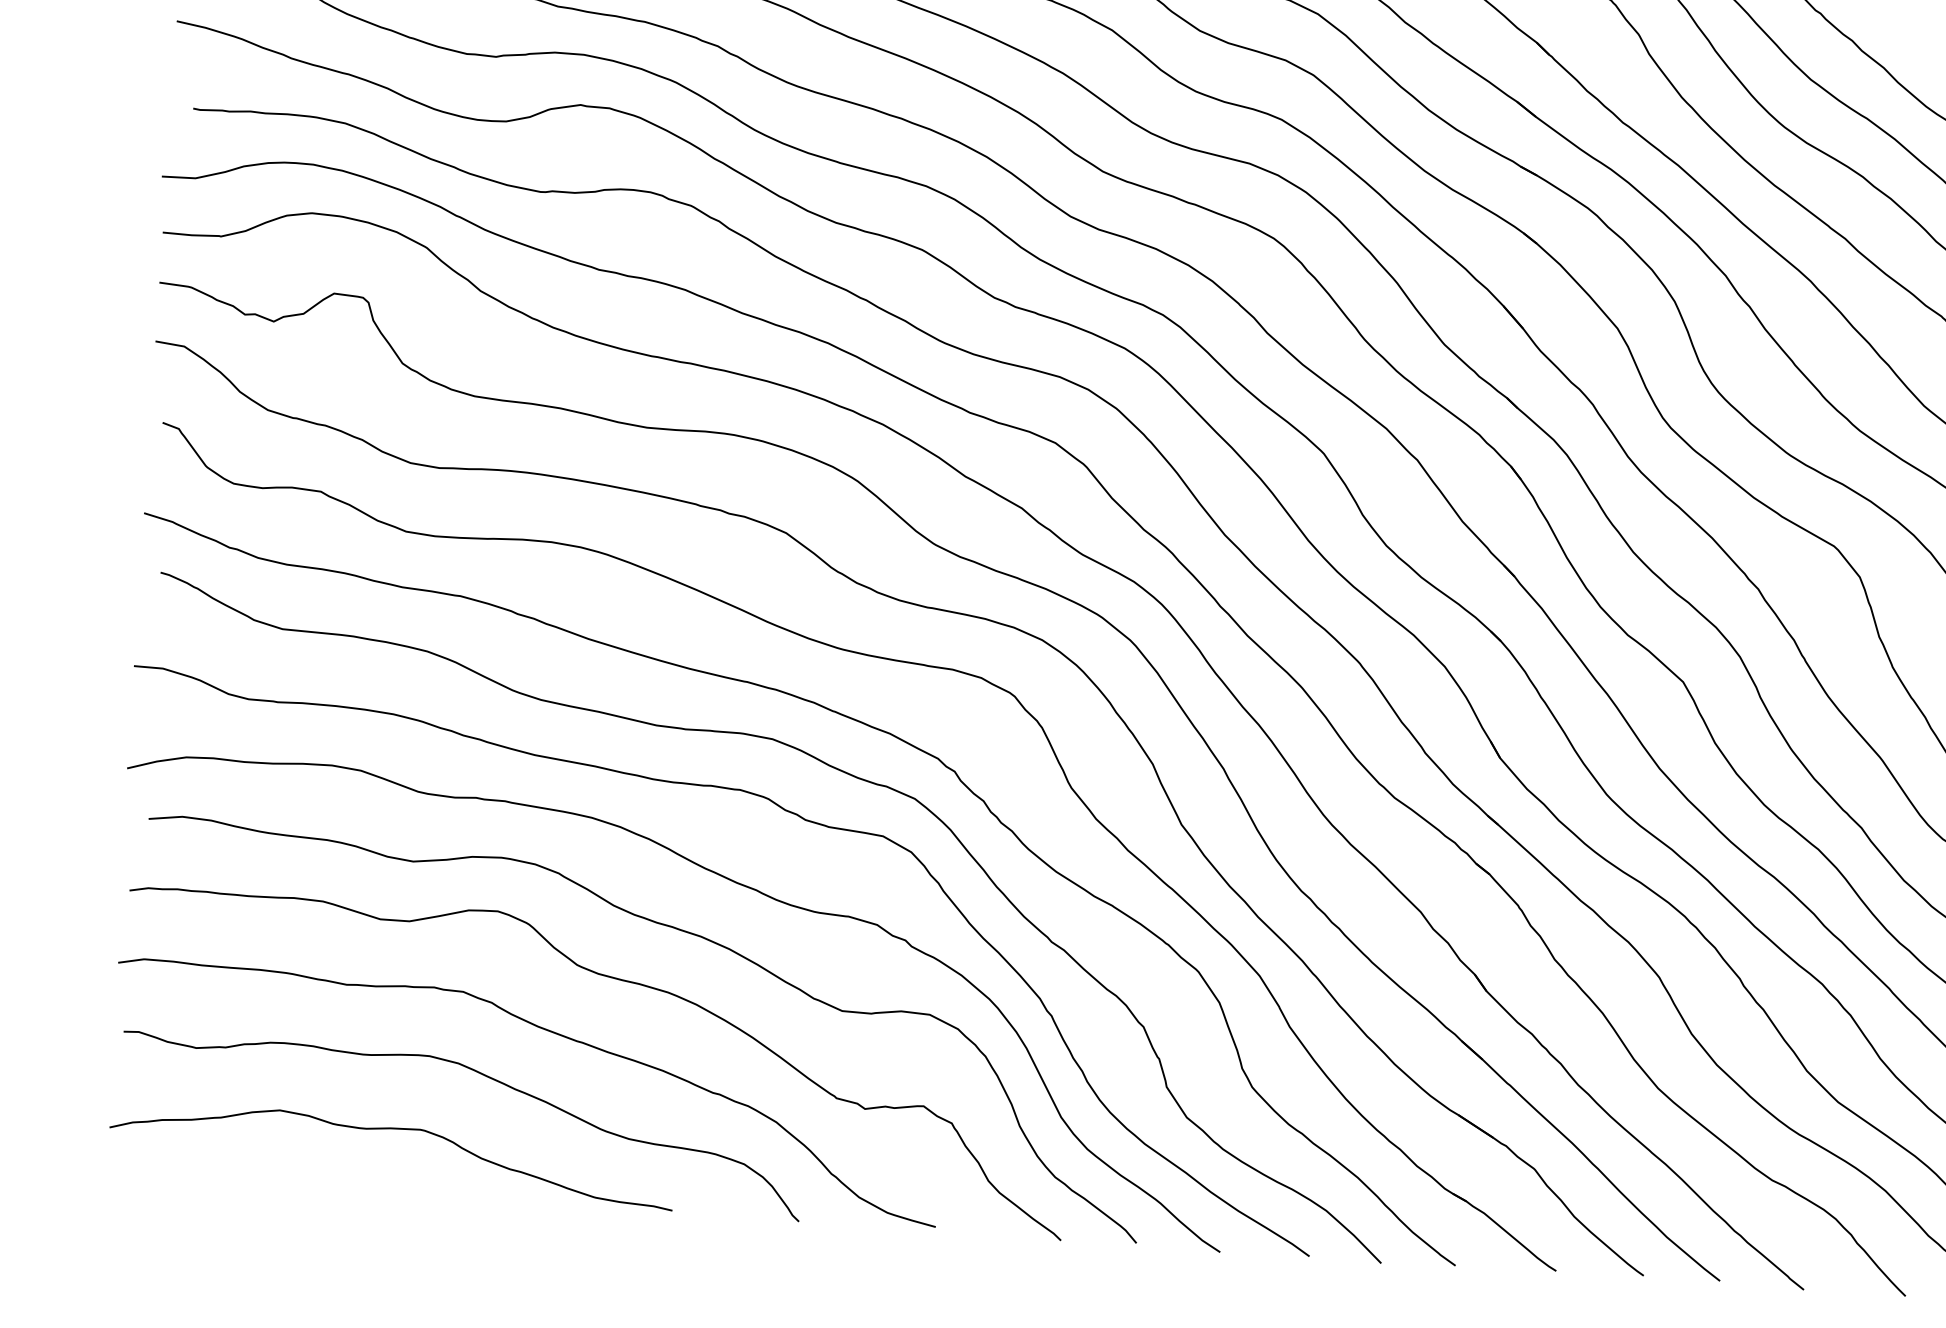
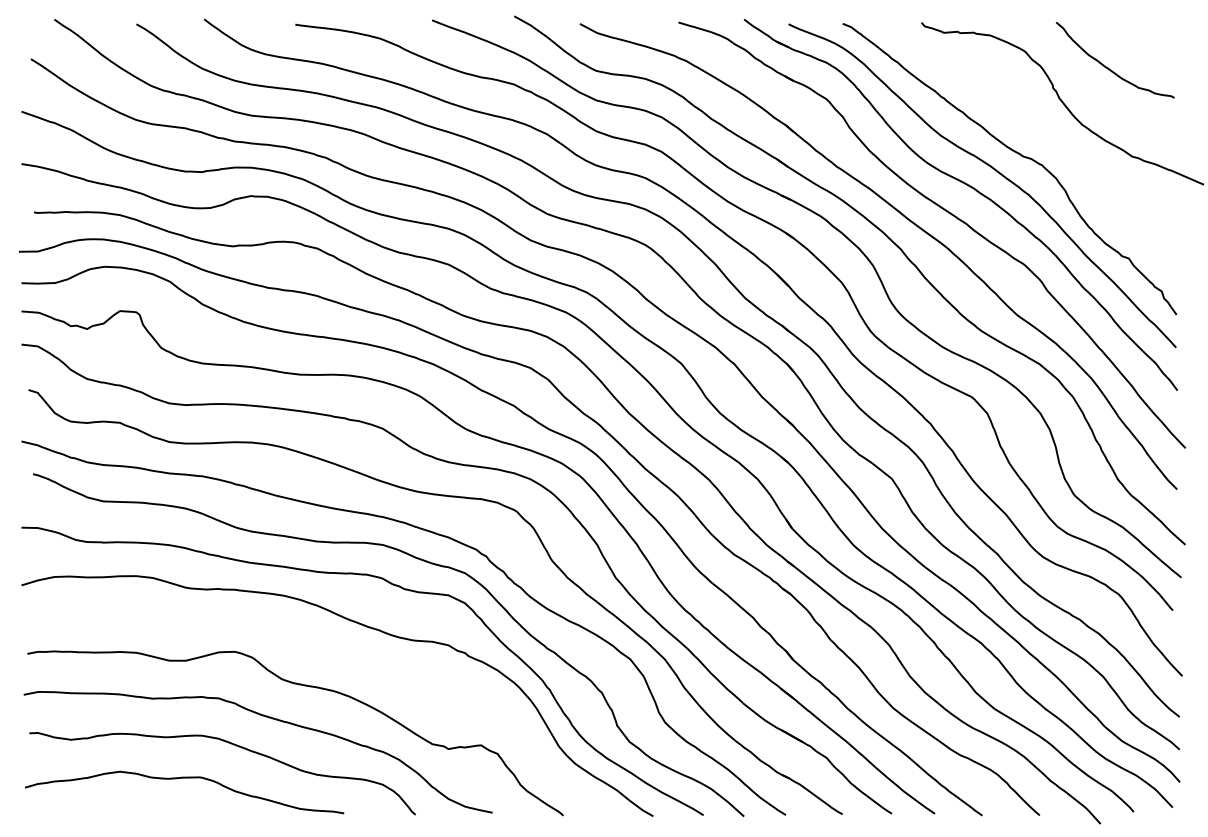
curve: (672, 929) -> (333, 655), removed

